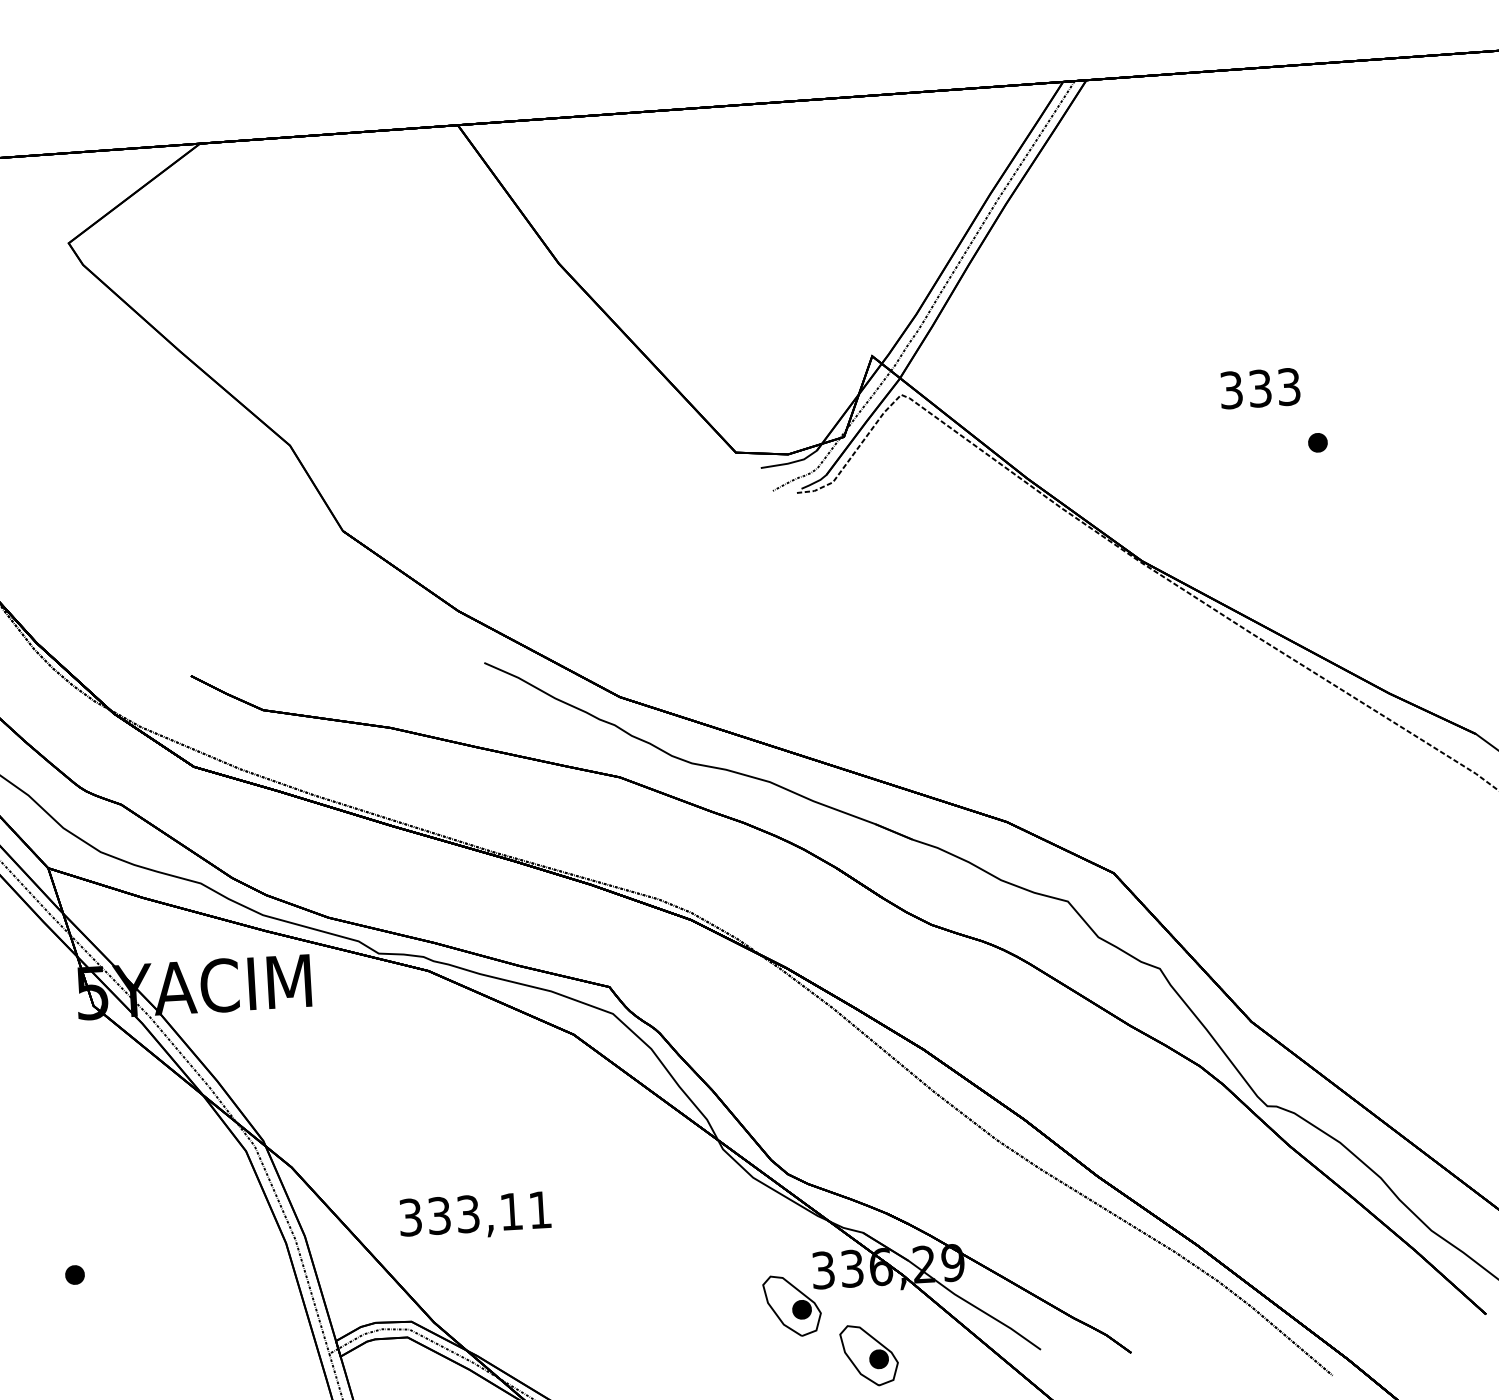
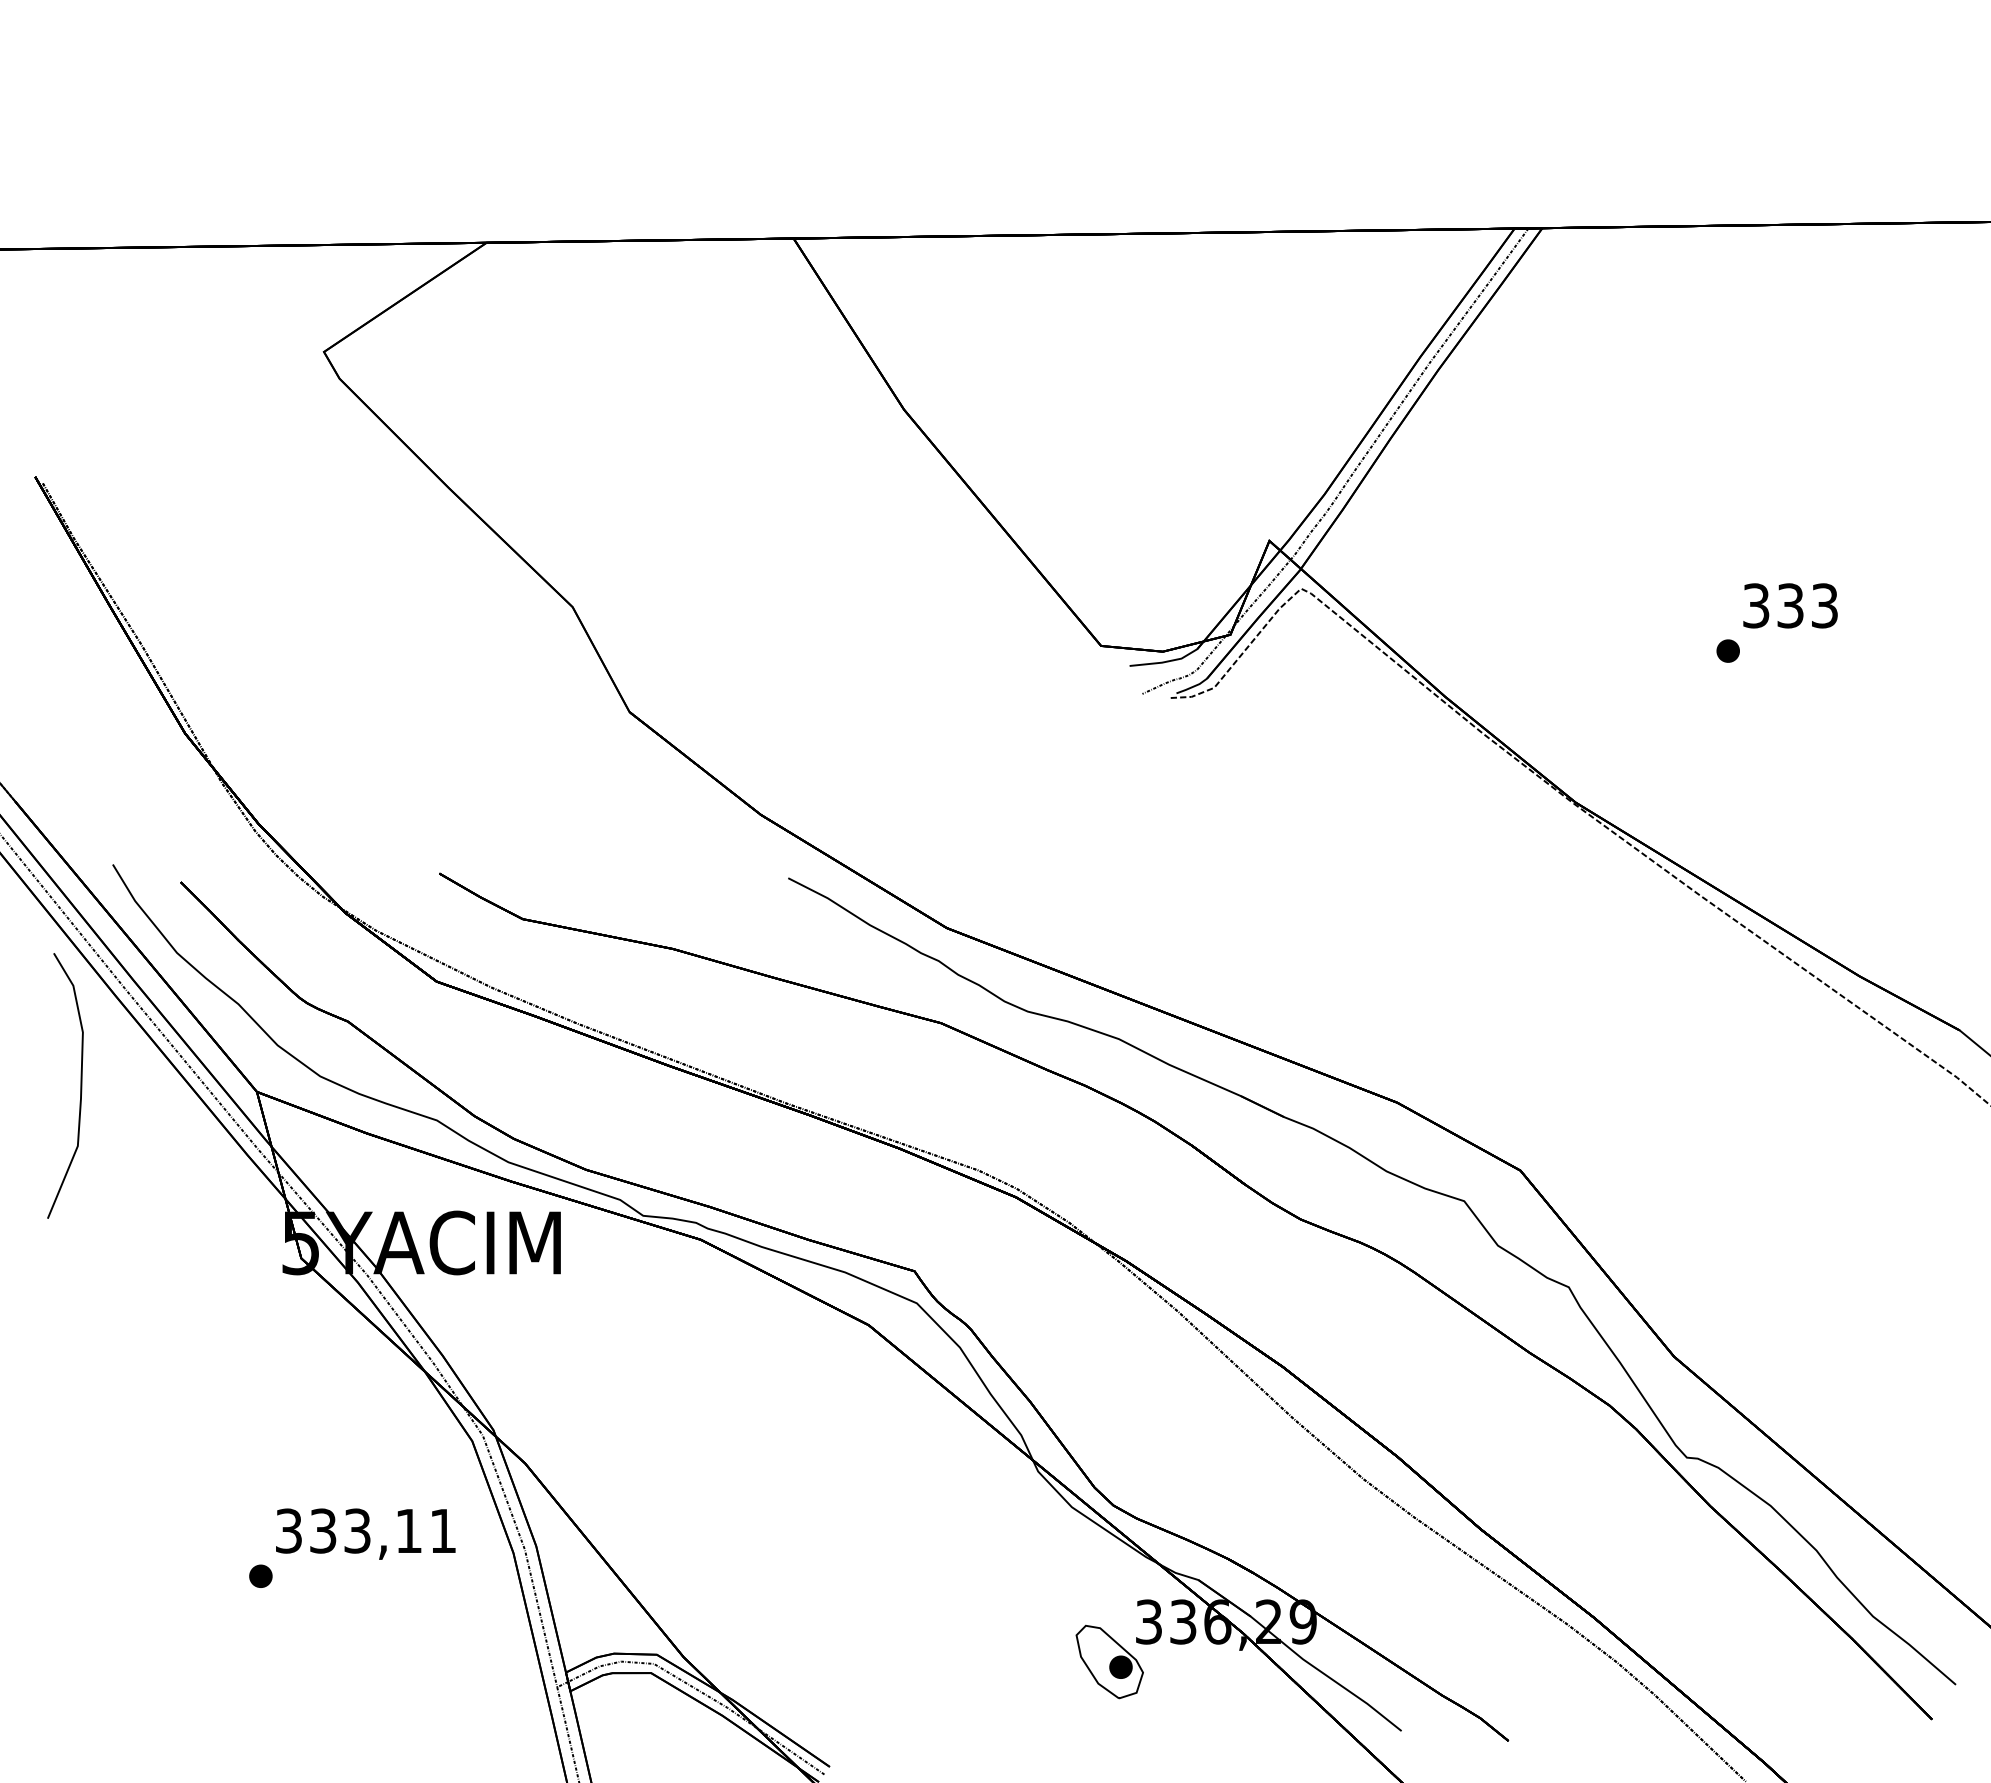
text: (1260, 388) -> (1790, 605), moved
part: (1317, 442) -> (1727, 650), moved
text: (475, 1215) -> (365, 1533), moved
part: (869, 1354) -> (1197, 1725), removed

